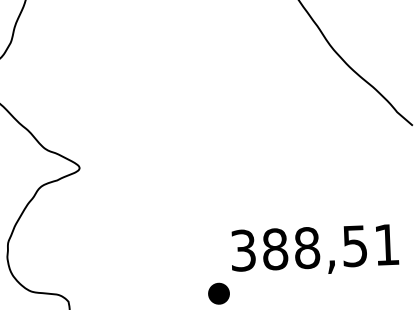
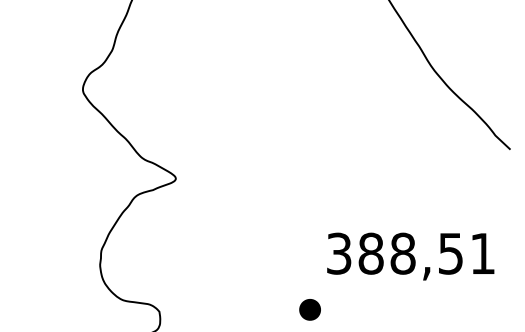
text: (314, 250) -> (410, 256), moved

